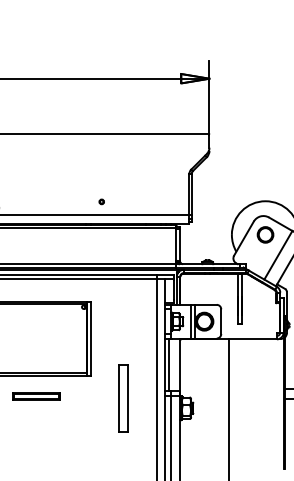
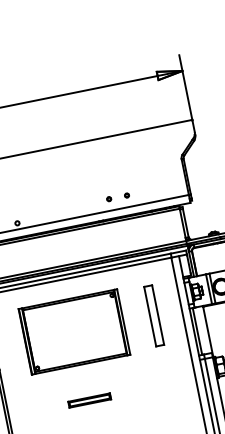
part: (121, 201) -> (126, 195), added
part: (36, 396) -> (89, 400), moved
part: (123, 398) -> (154, 315), moved

